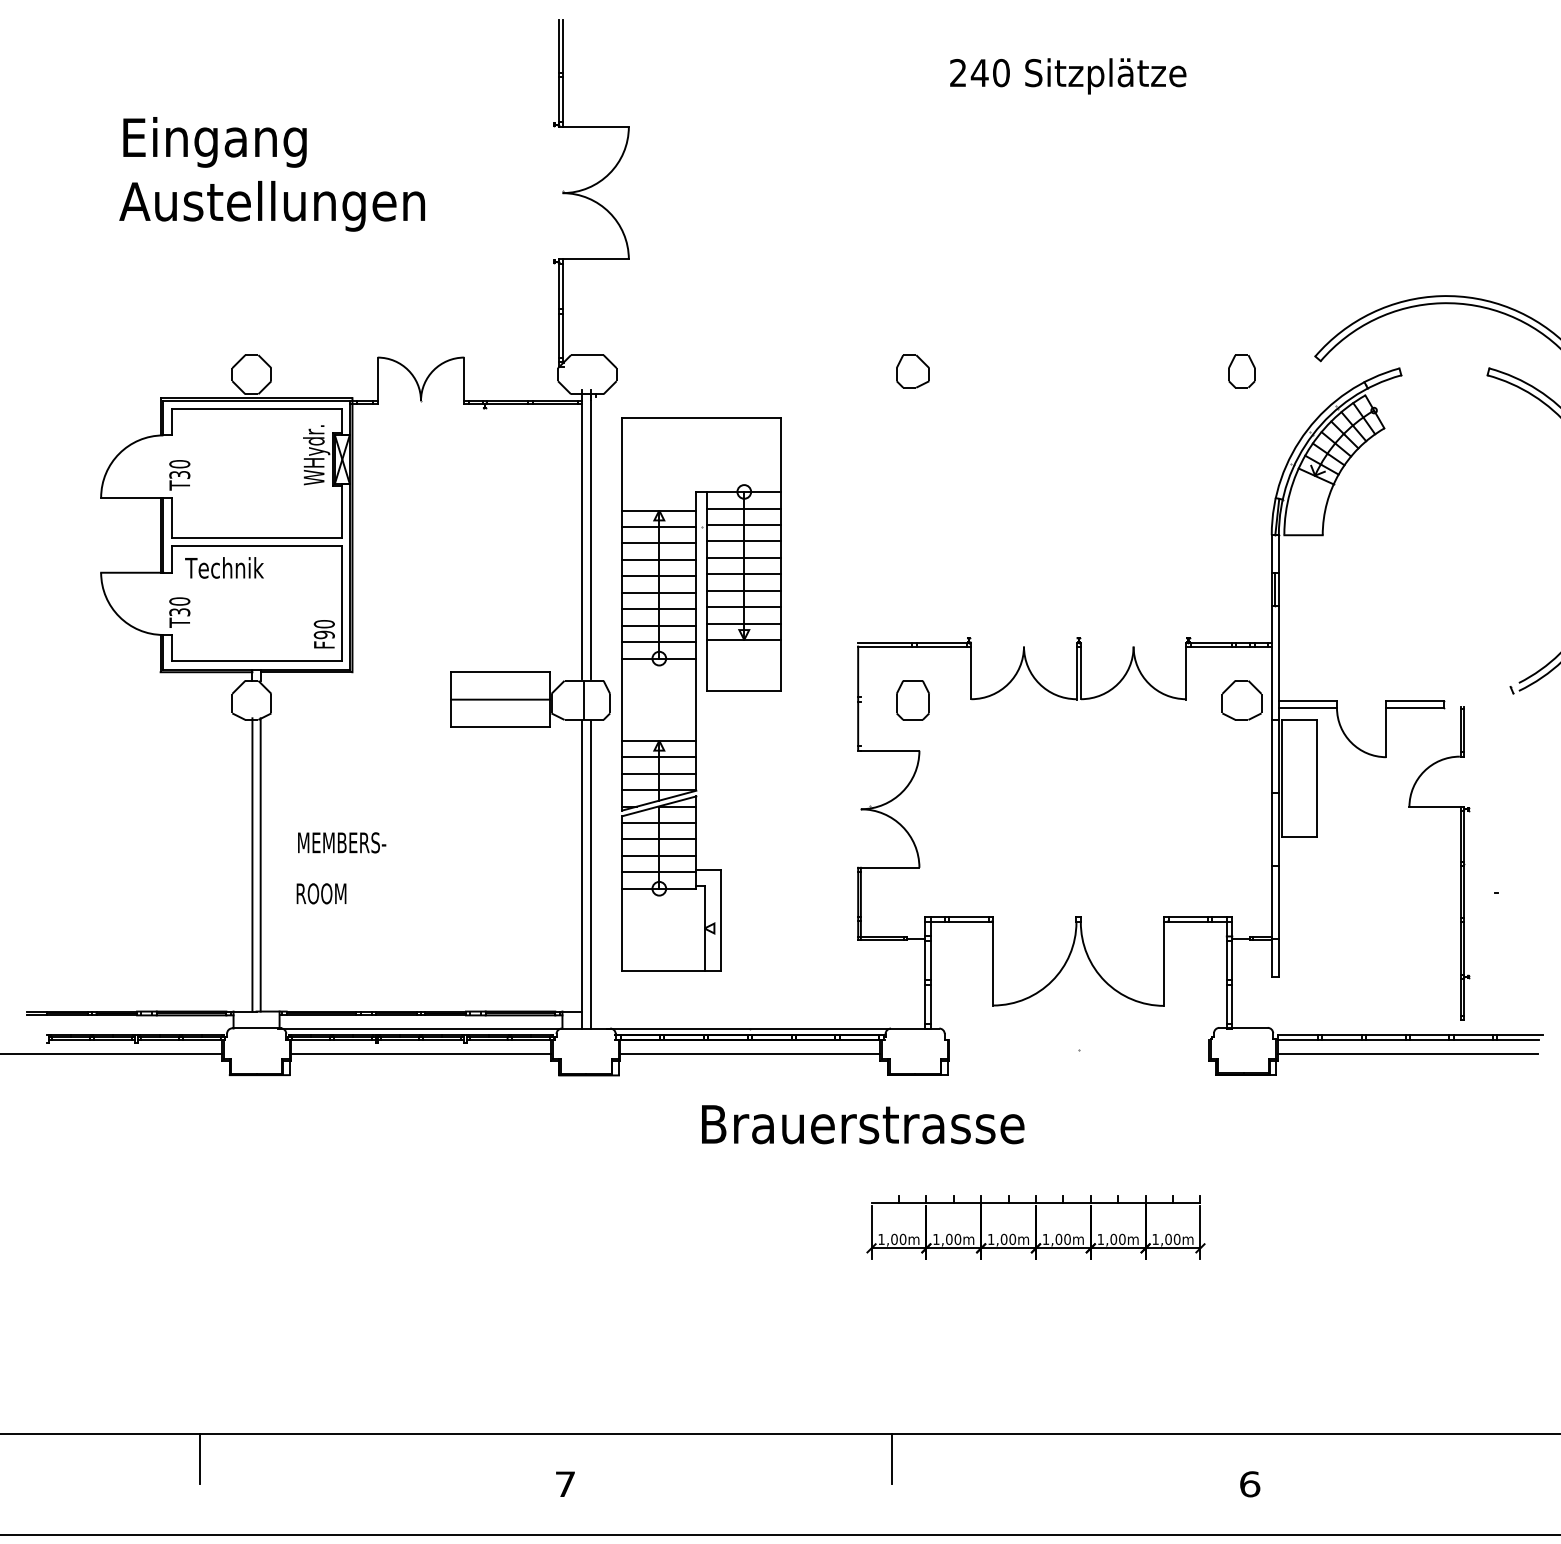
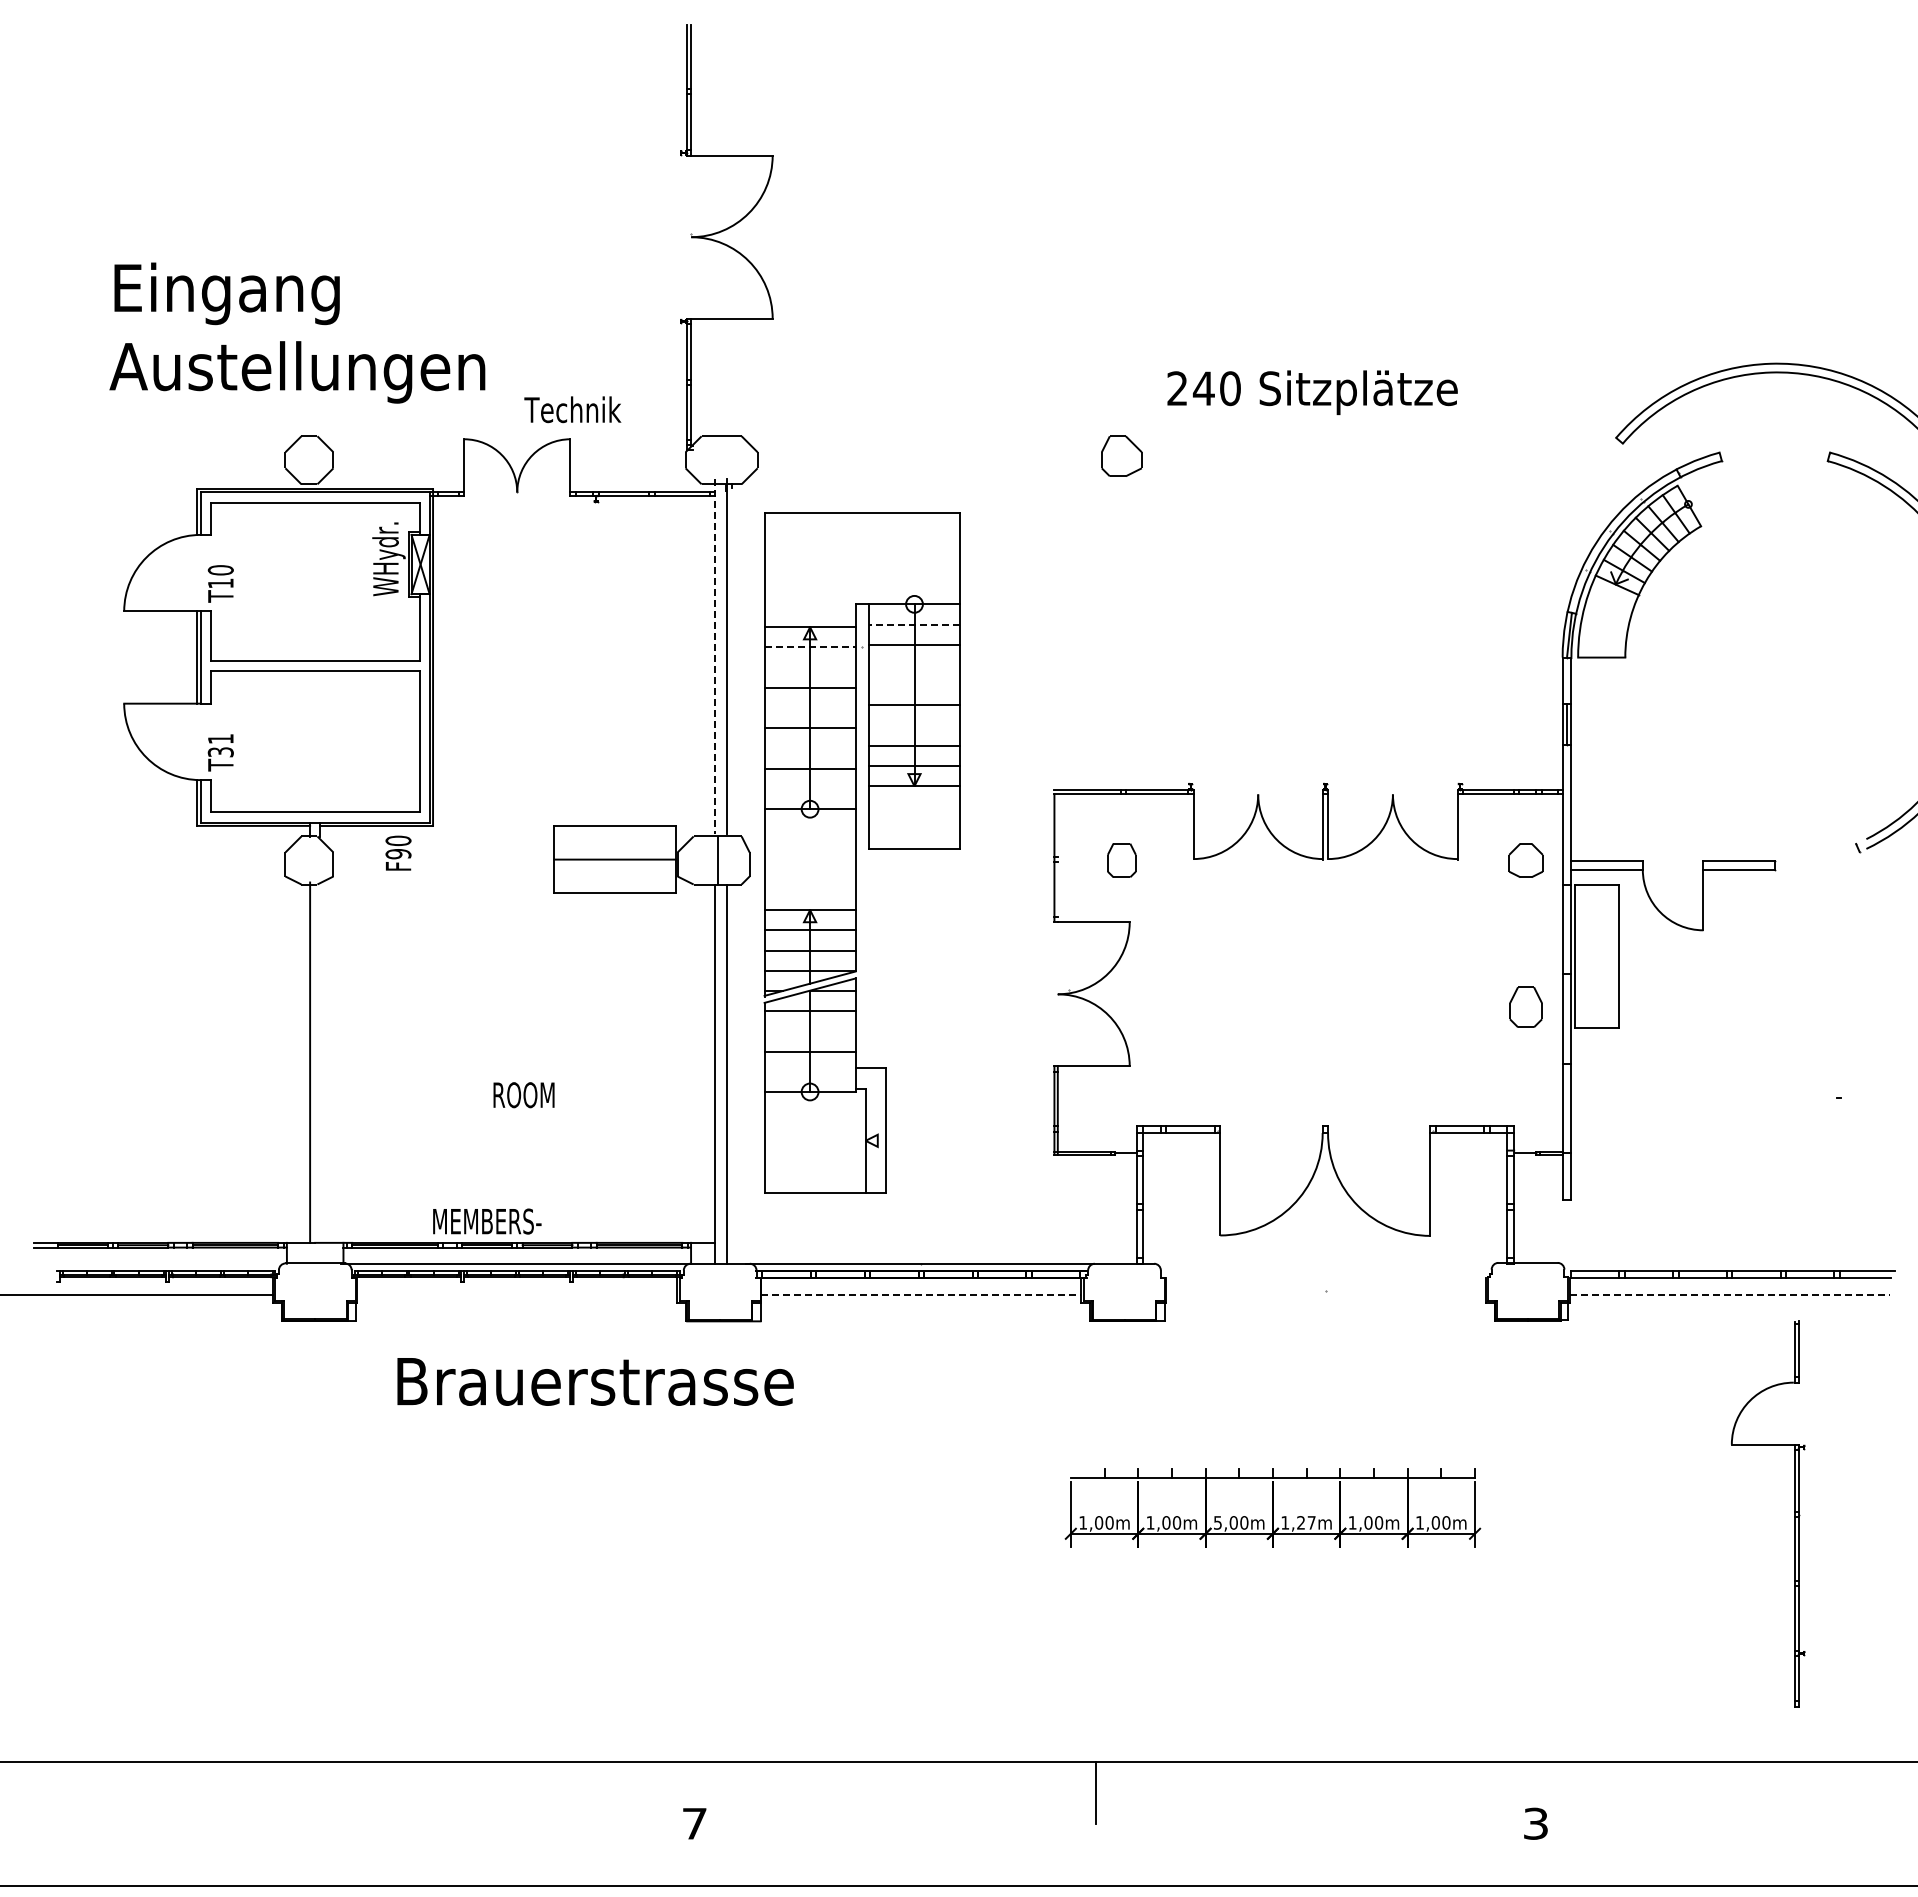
text: (1068, 76) -> (1312, 392), moved
text: (272, 173) -> (297, 332), moved
part: (1241, 370) -> (1525, 1006), moved
text: (179, 474) -> (220, 583), T30 -> T10
line: (744, 508) -> (914, 624), solid -> dashed
line: (659, 527) -> (810, 647), solid -> dashed
line: (581, 534) -> (714, 656), solid -> dashed
line: (744, 541) -> (914, 665), removed
line: (658, 543) -> (809, 667), removed
line: (744, 557) -> (914, 685), removed
text: (224, 567) -> (572, 409), moved
line: (658, 576) -> (809, 708), removed
line: (744, 590) -> (914, 725), removed
text: (179, 601) -> (220, 738), T30 -> T31
line: (658, 609) -> (809, 748), removed
text: (324, 633) -> (398, 852), moved
line: (658, 641) -> (809, 788), removed
part: (912, 700) -> (1121, 860), size x0.7
part: (1241, 700) -> (1525, 860), size x0.7
line: (658, 839) -> (809, 1031), removed
text: (342, 842) -> (487, 1221), moved
part: (1460, 863) -> (1794, 1513), moved
line: (260, 864) -> (320, 1062), removed
line: (658, 872) -> (809, 1071), removed
text: (321, 894) -> (523, 1095), moved
line: (421, 1053) -> (517, 1294), removed
line: (749, 1053) -> (921, 1294), solid -> dashed
line: (1407, 1053) -> (1729, 1294), solid -> dashed
text: (863, 1124) -> (595, 1381), moved
text: (990, 1239) -> (1217, 1522), 1,00m -> 5,00m
text: (1063, 1239) -> (1306, 1522), 1,00m -> 1,27m
line: (199, 1458) -> (245, 1792), removed
text: (1249, 1484) -> (1535, 1823), 6 -> 3

